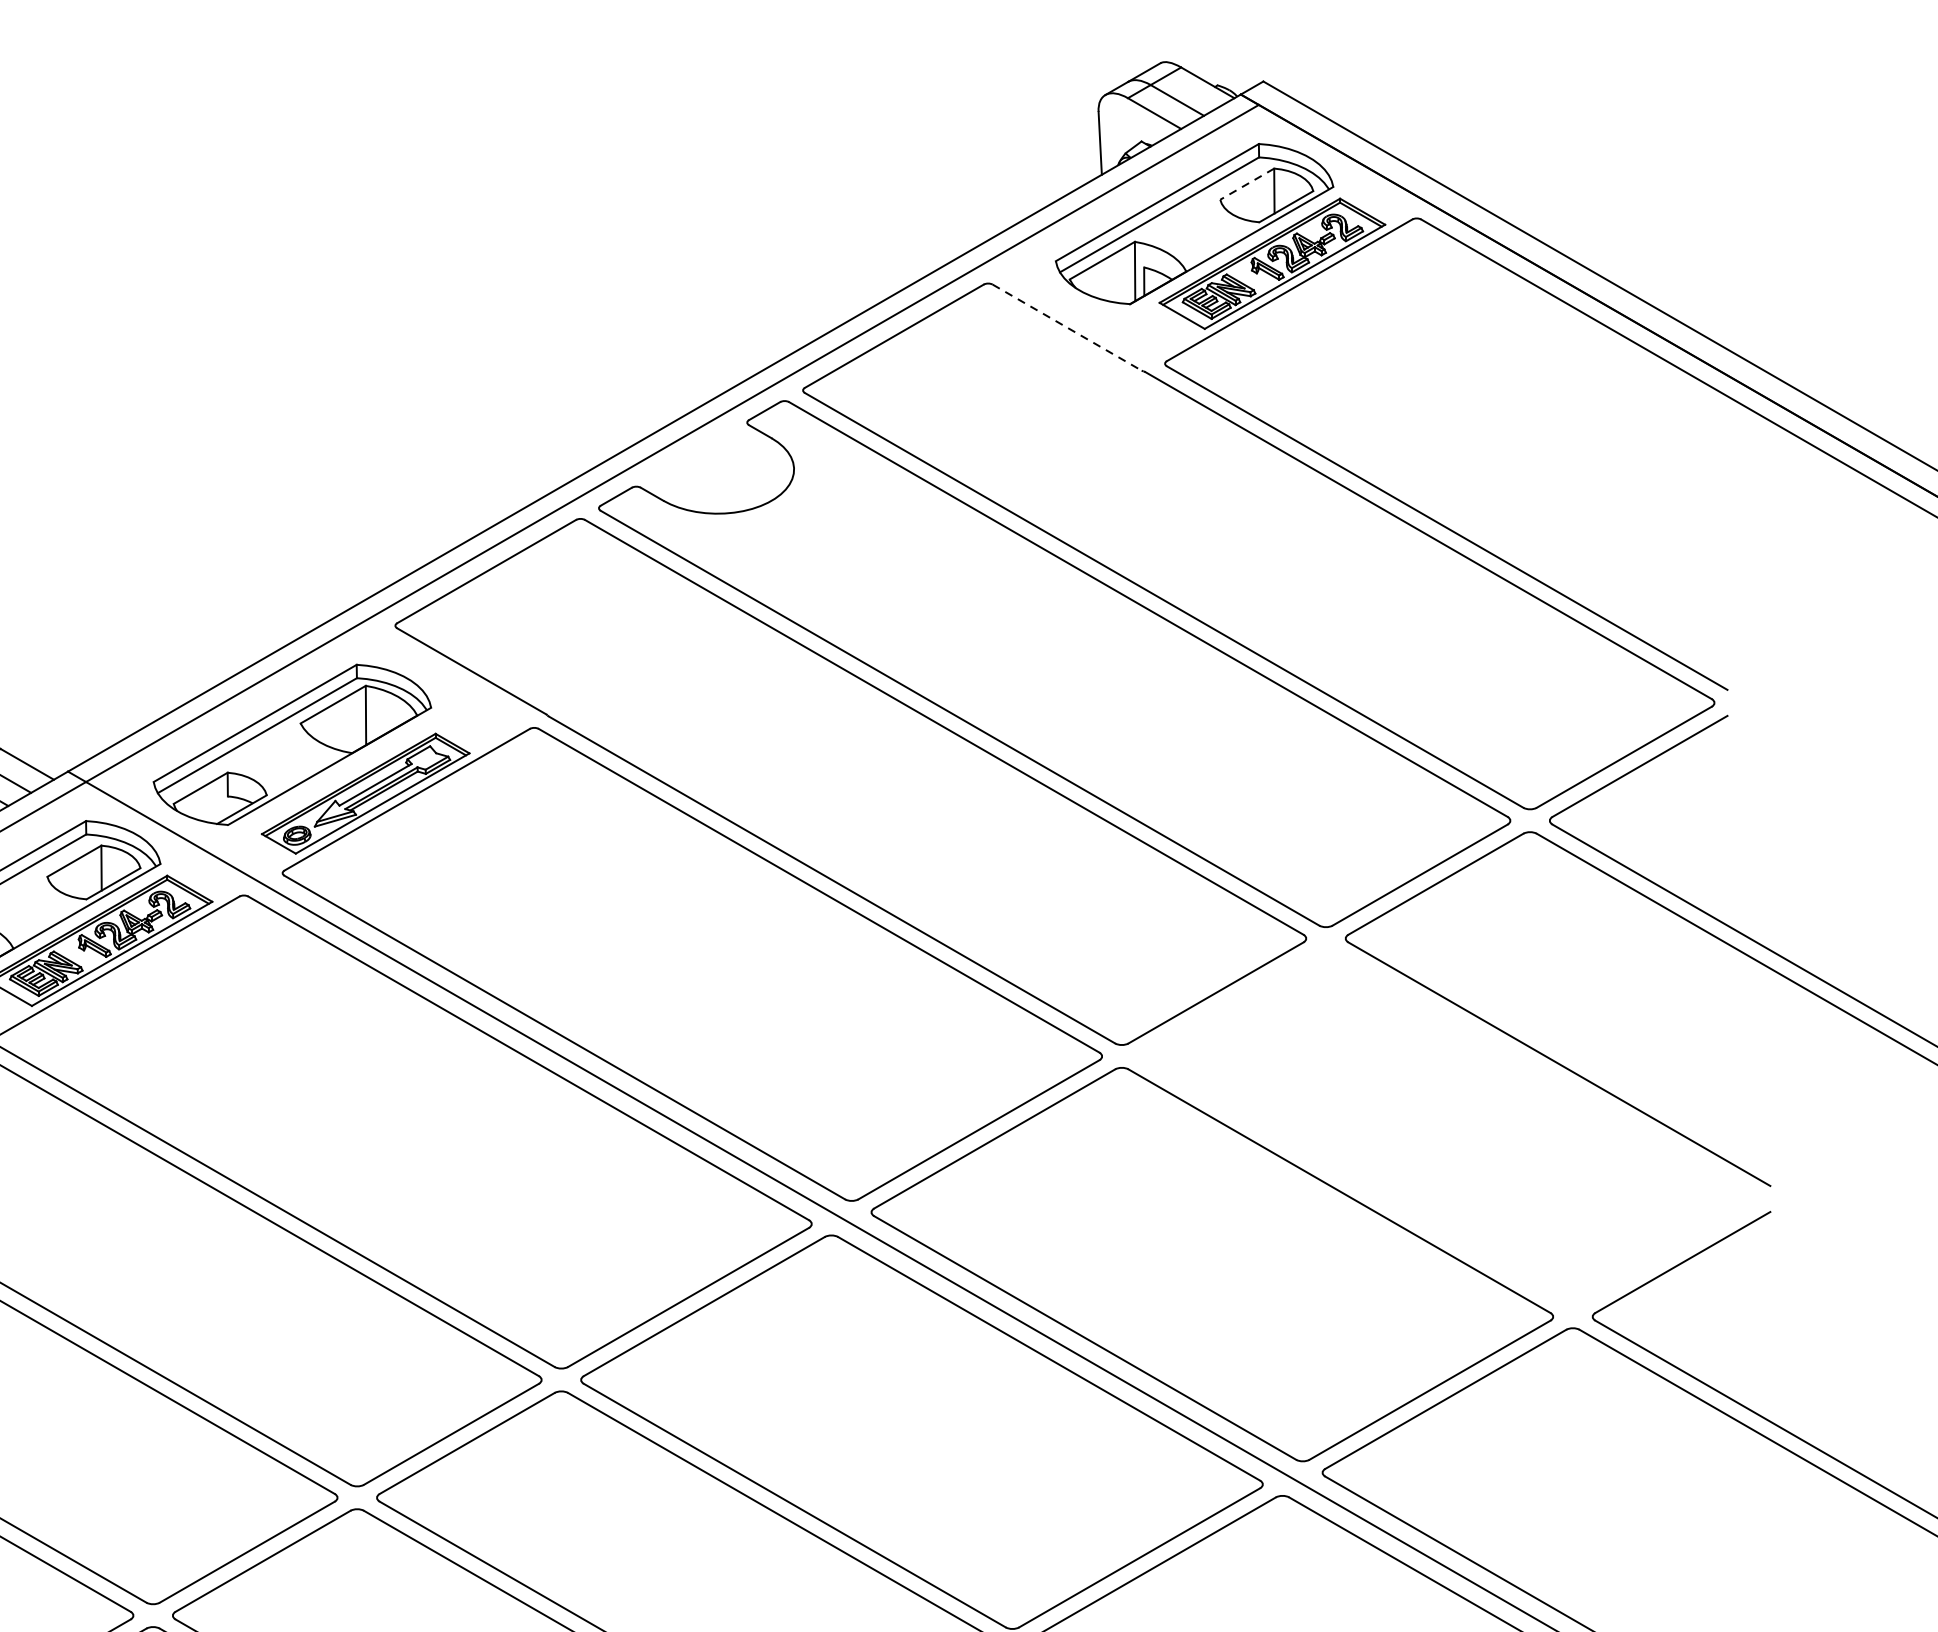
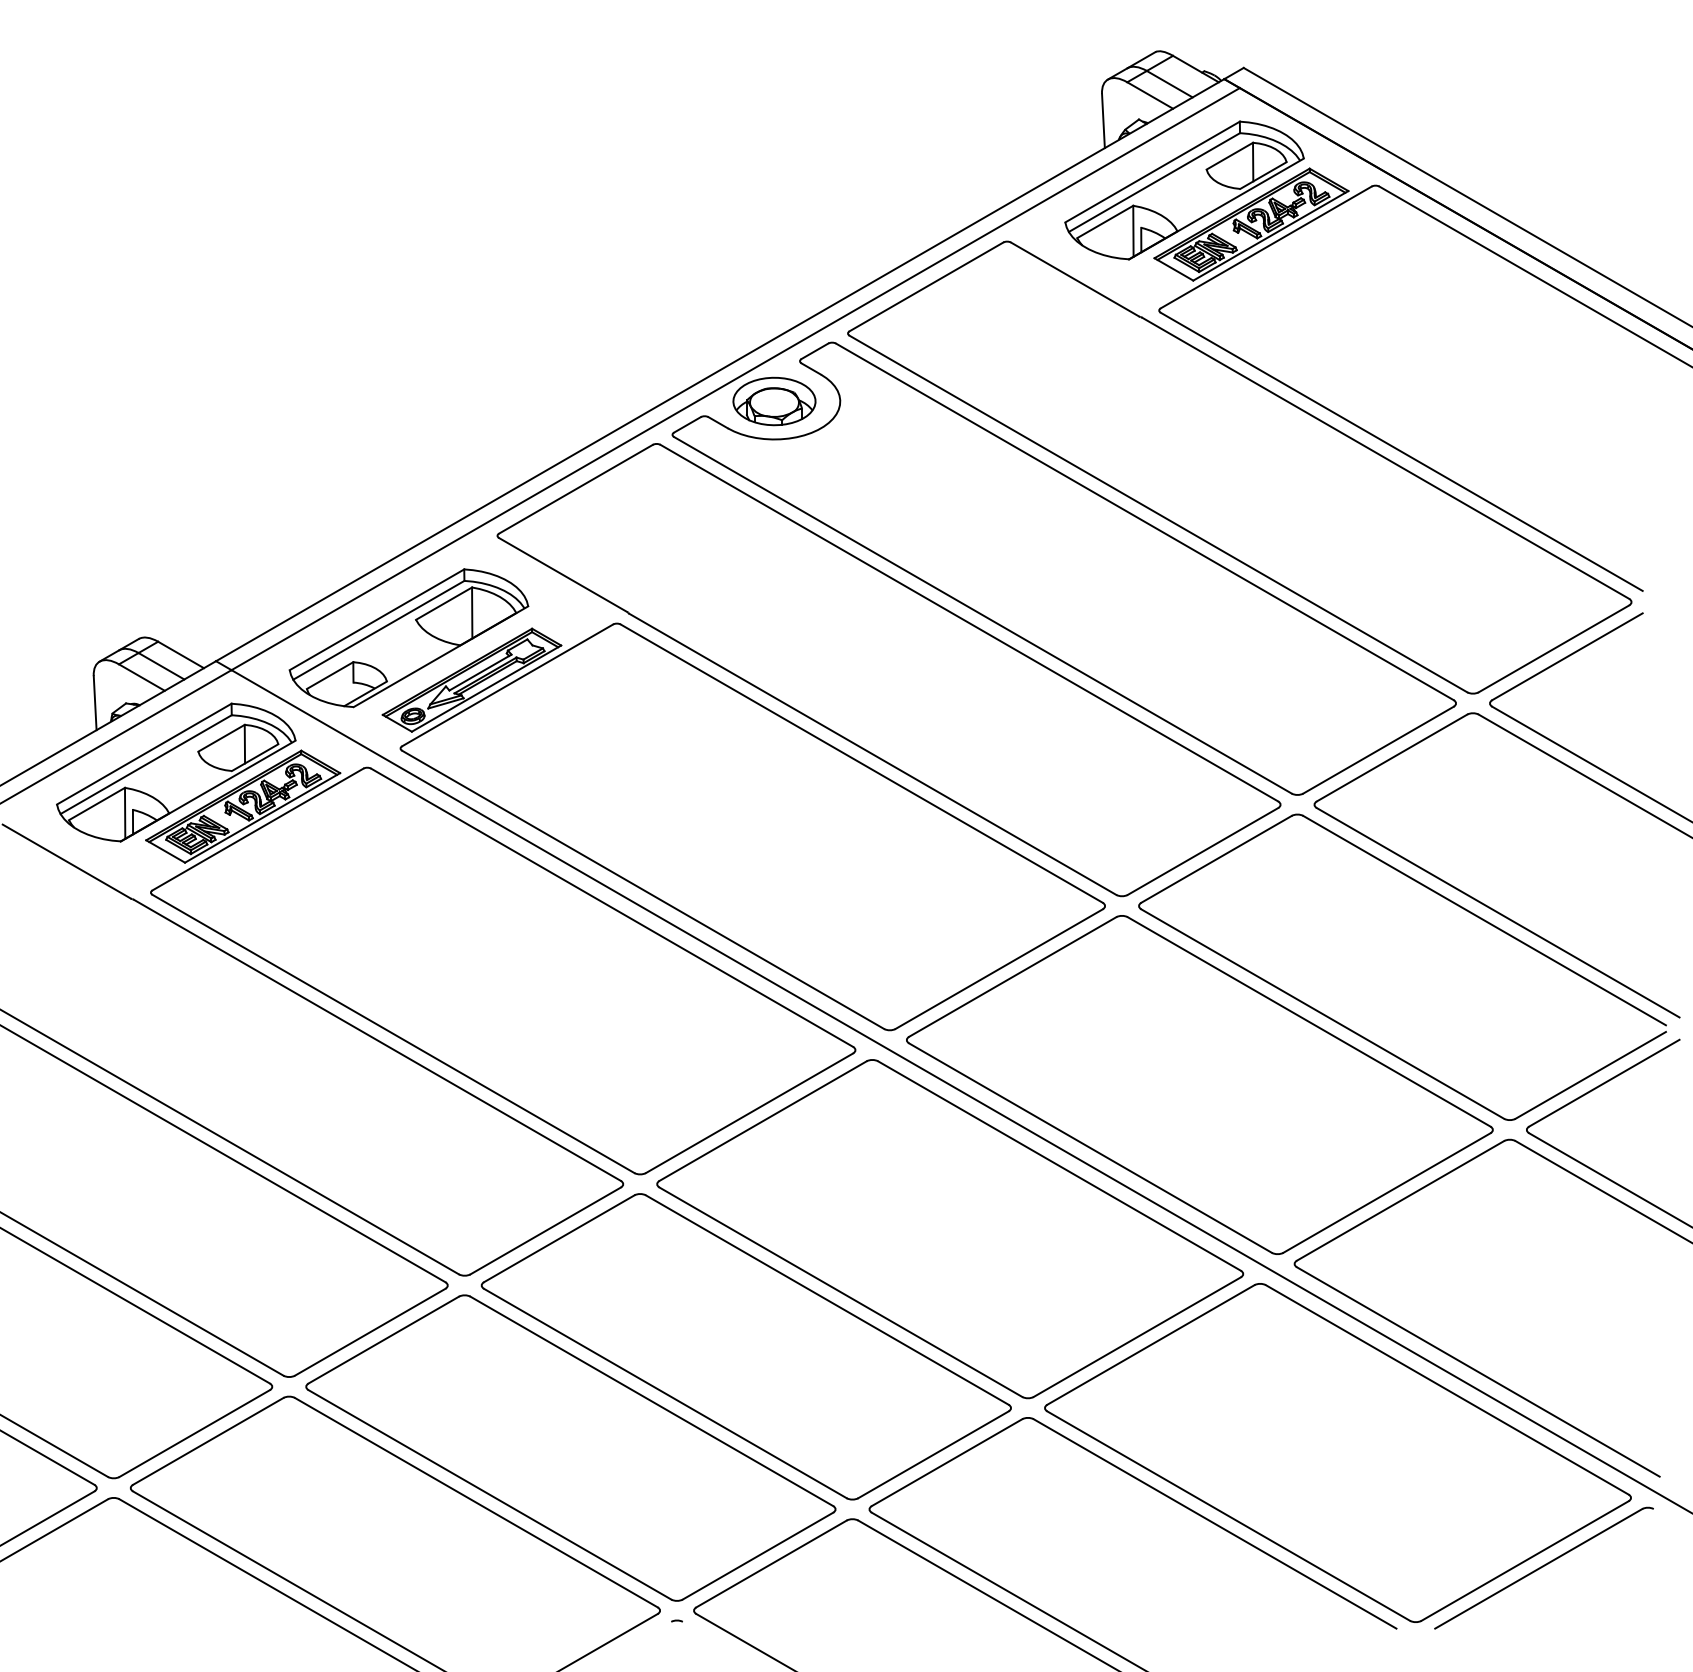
line: (1246, 184) -> (1229, 156), dashed -> solid
line: (1067, 327) -> (1075, 279), dashed -> solid
part: (717, 469) -> (774, 401), added
part: (1498, 1048) -> (1445, 899), added

